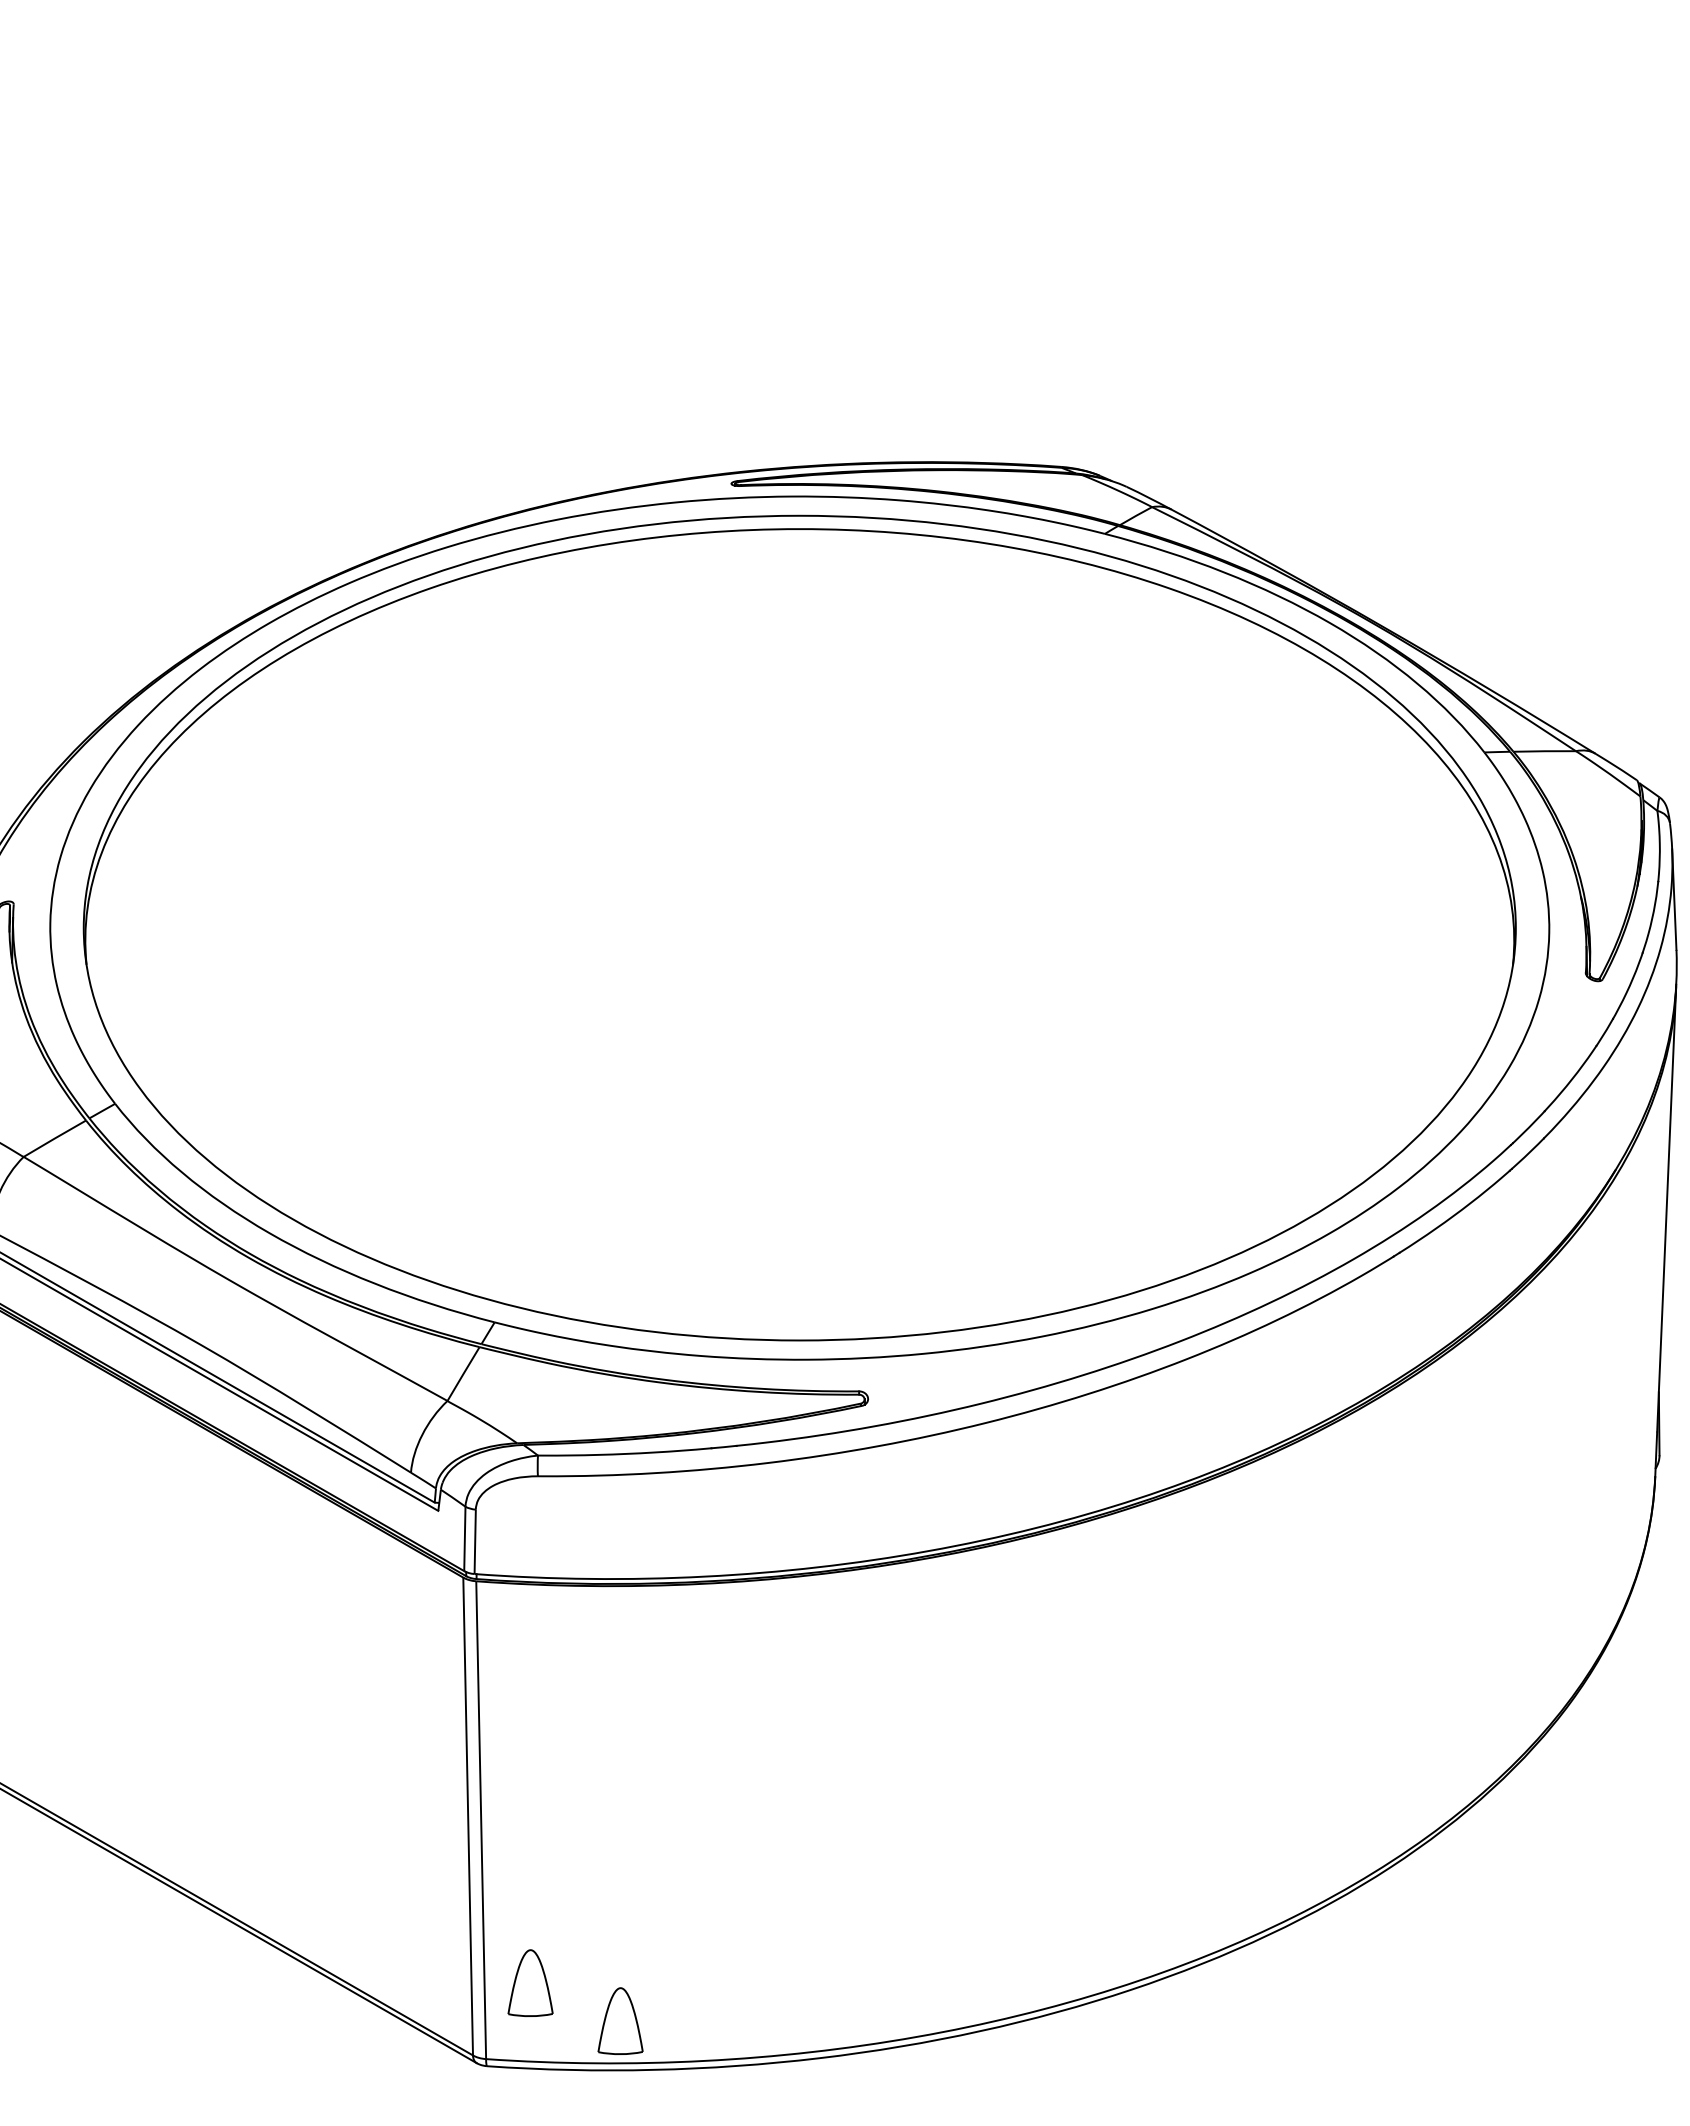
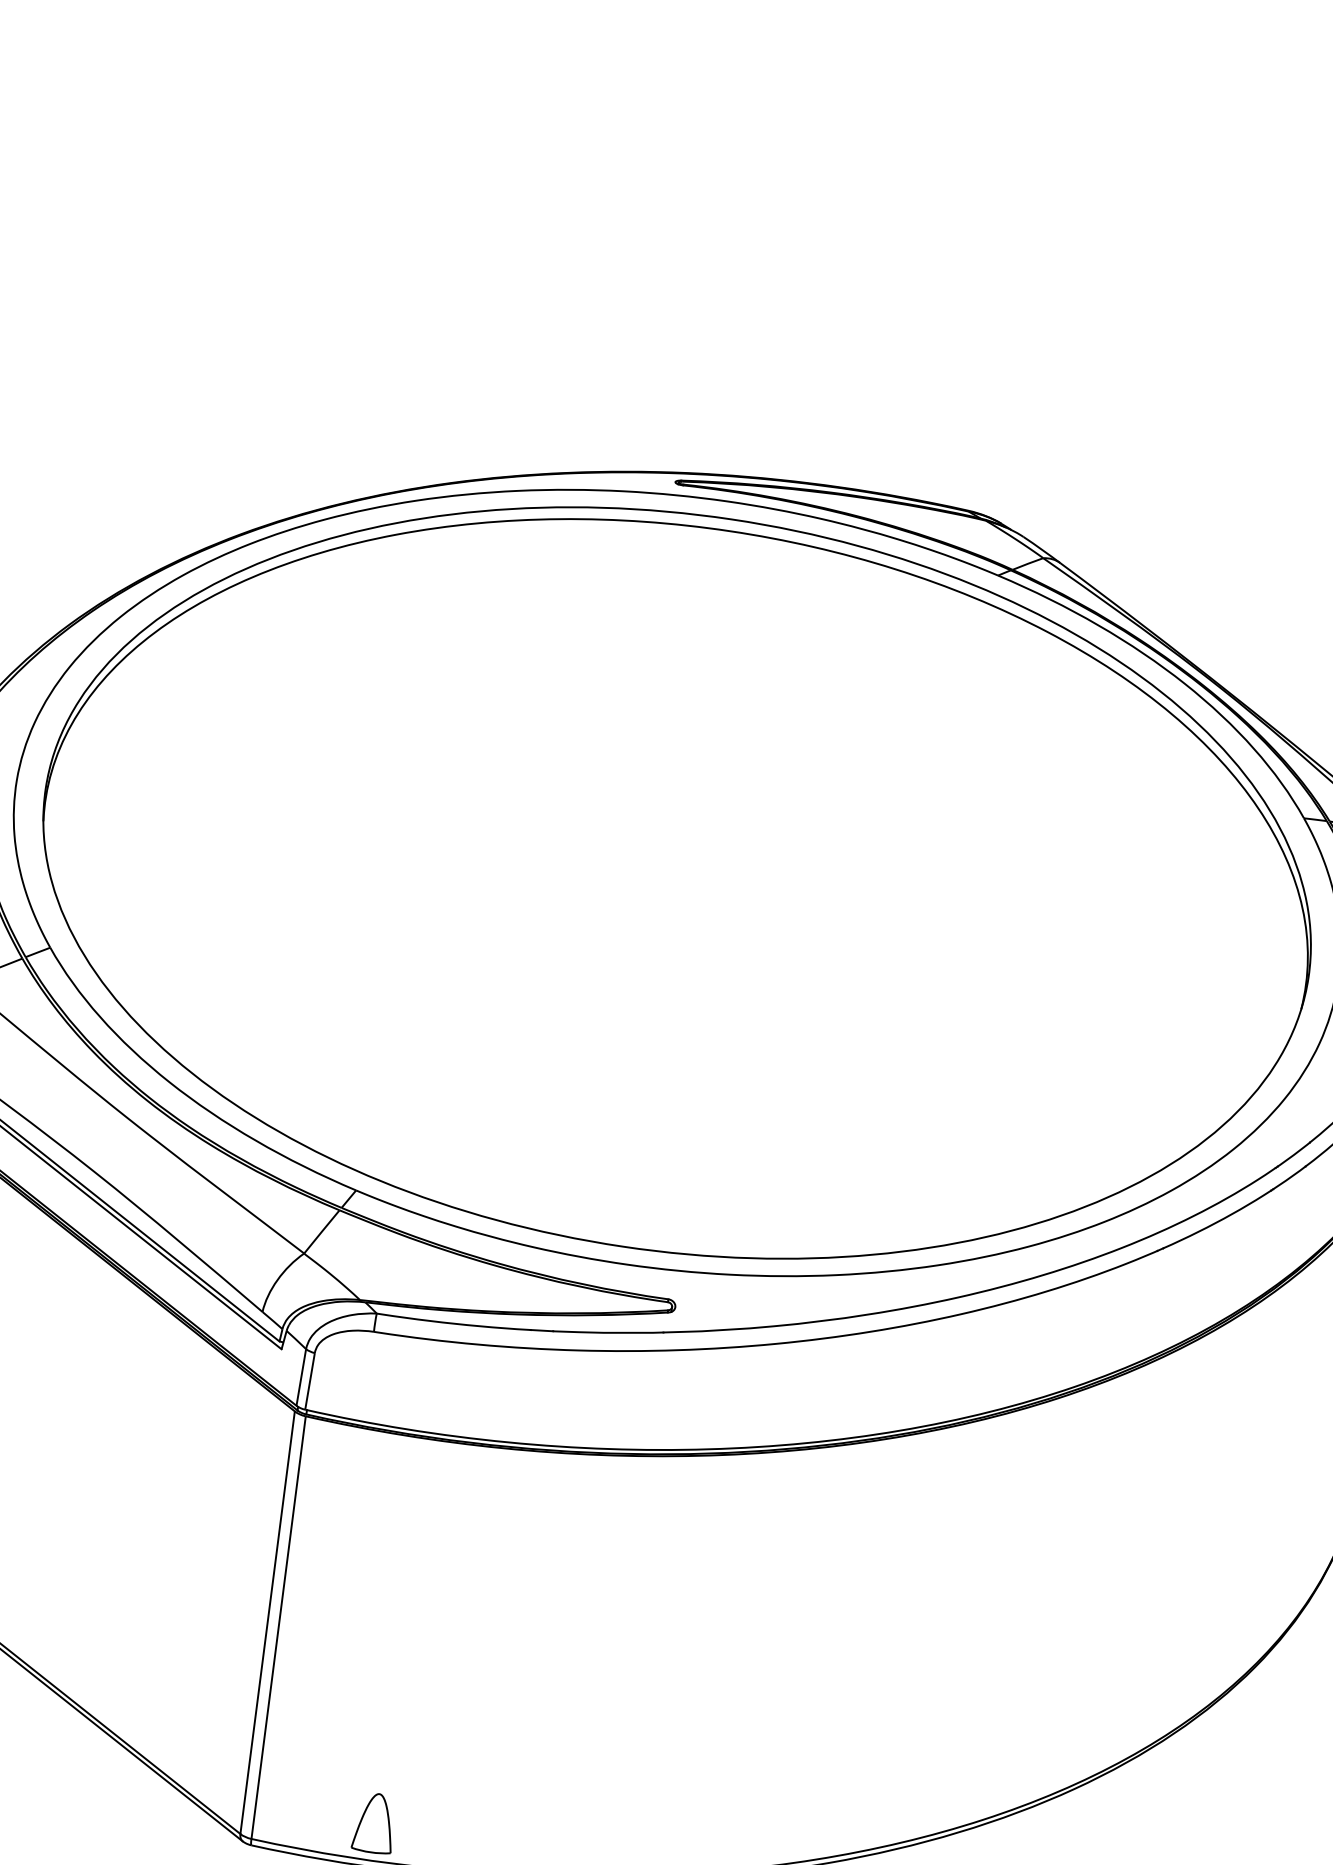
part: (530, 1982) -> (300, 1777), removed

